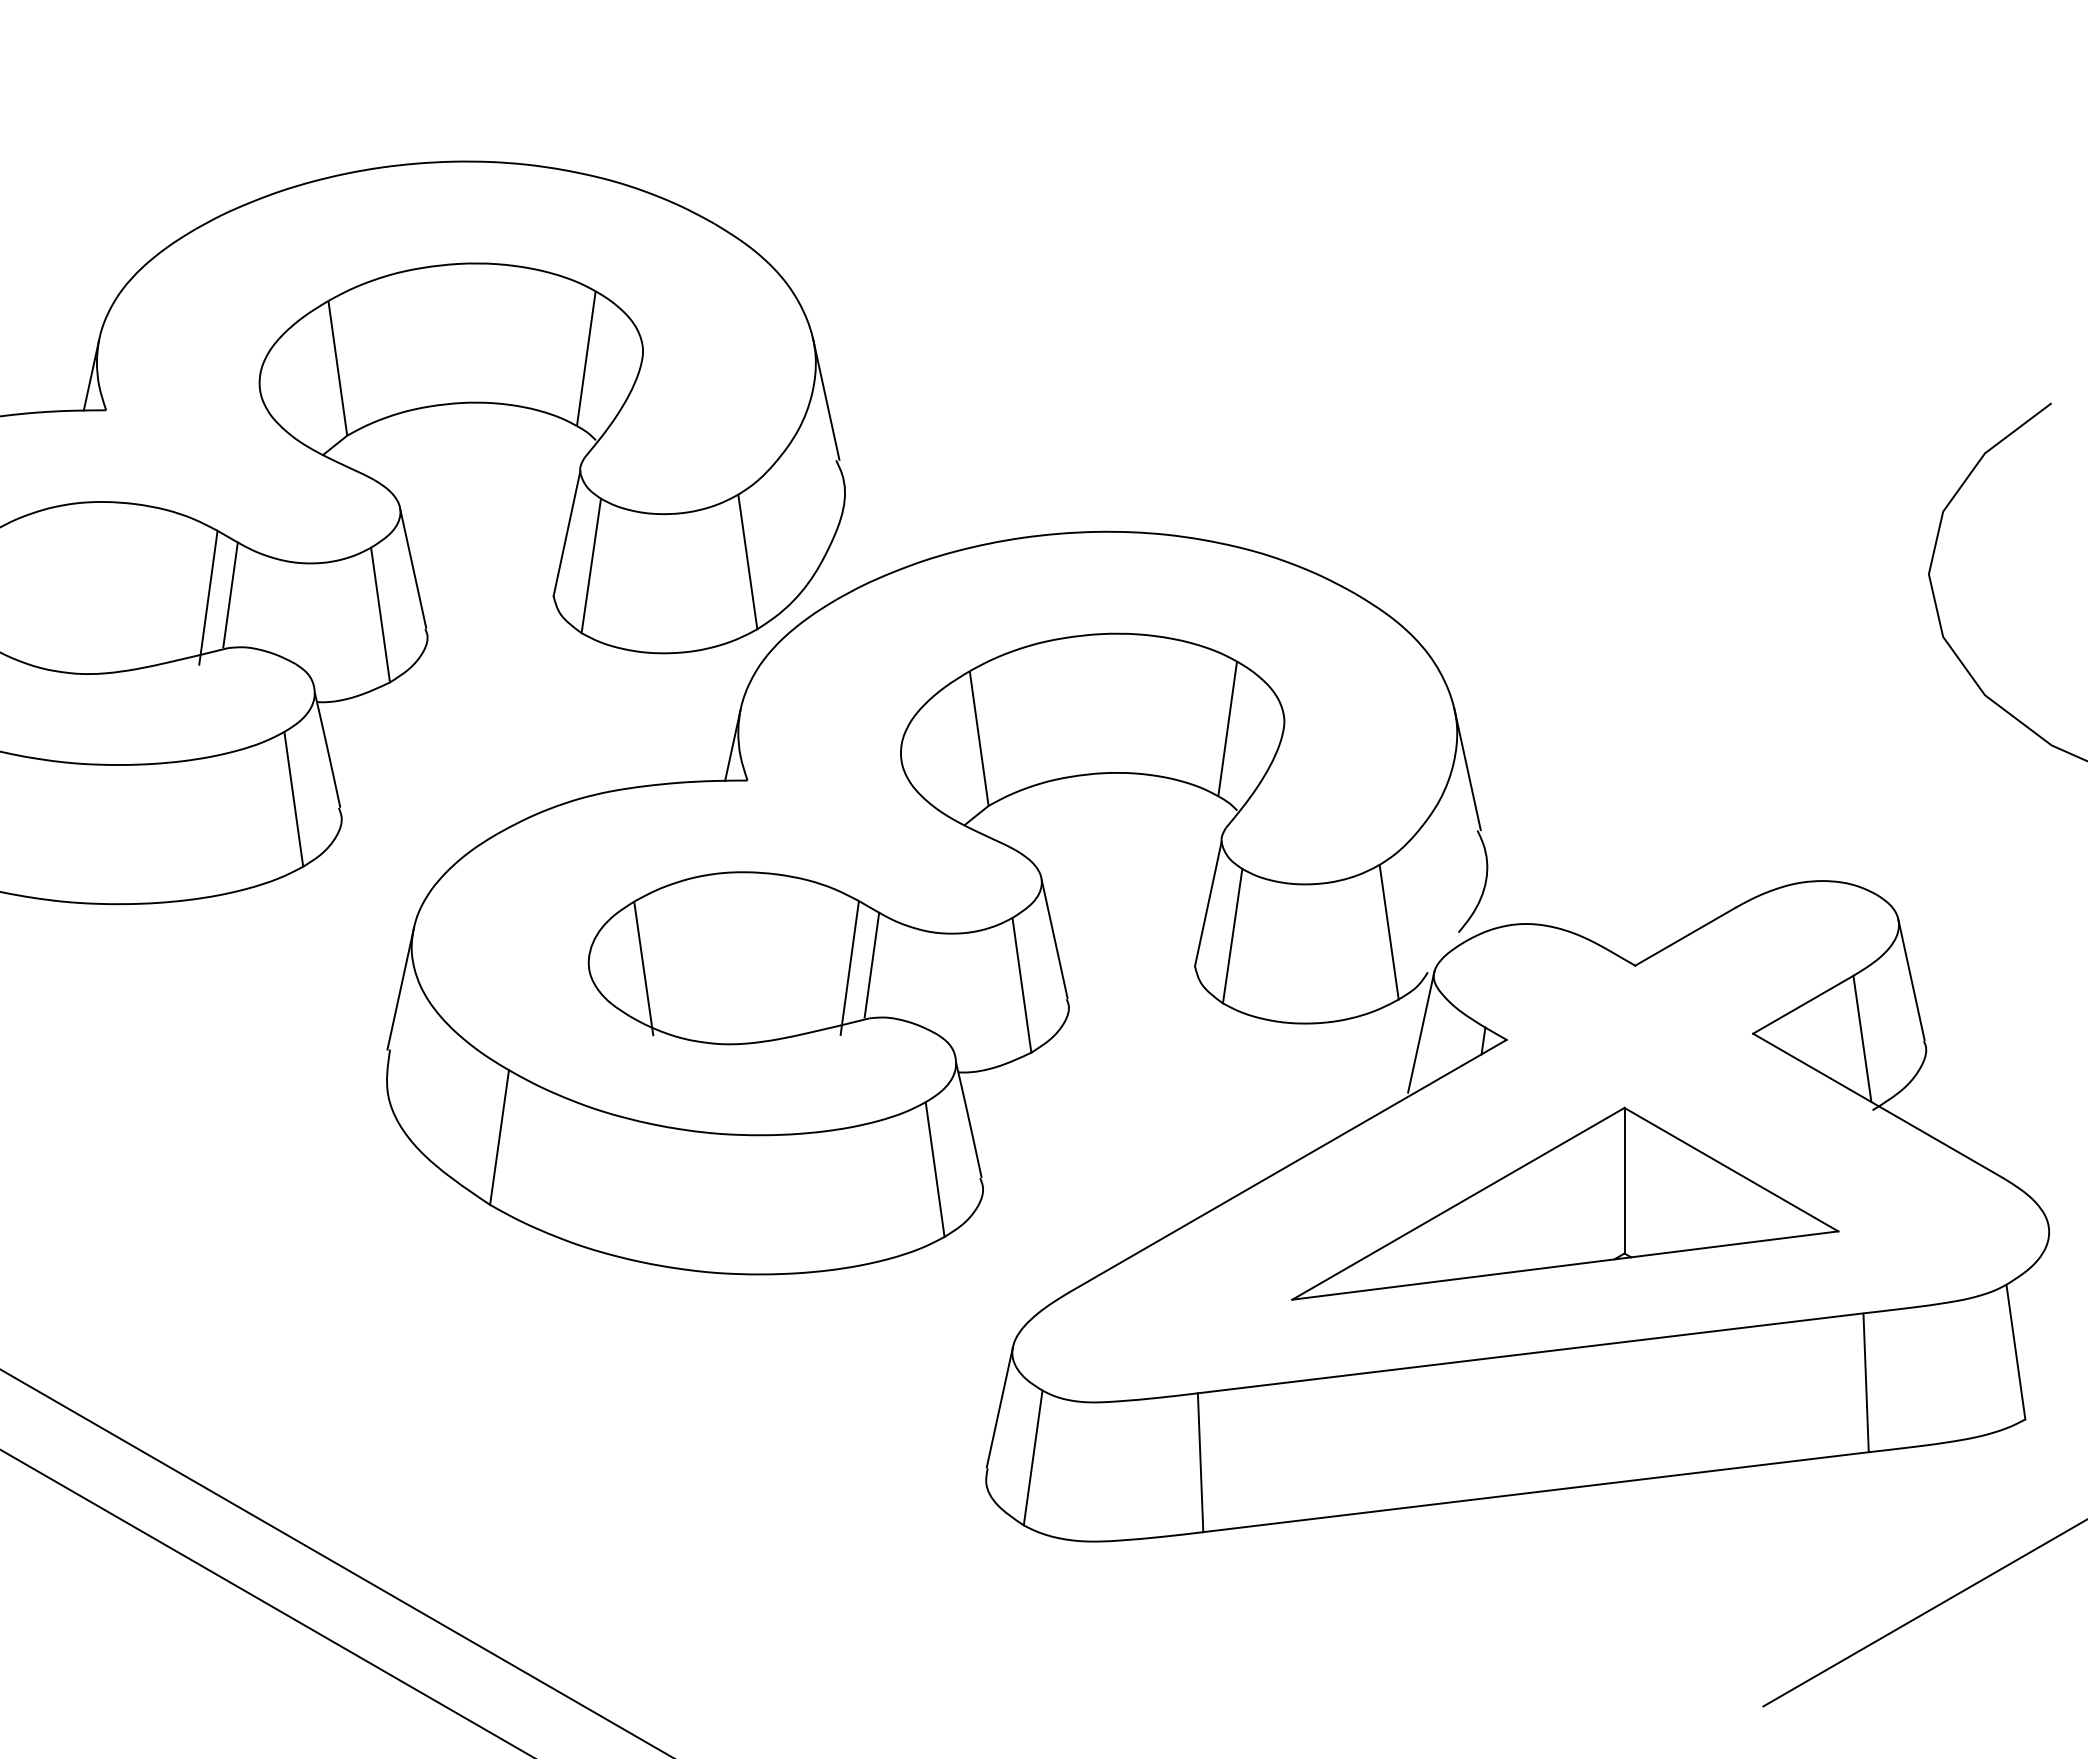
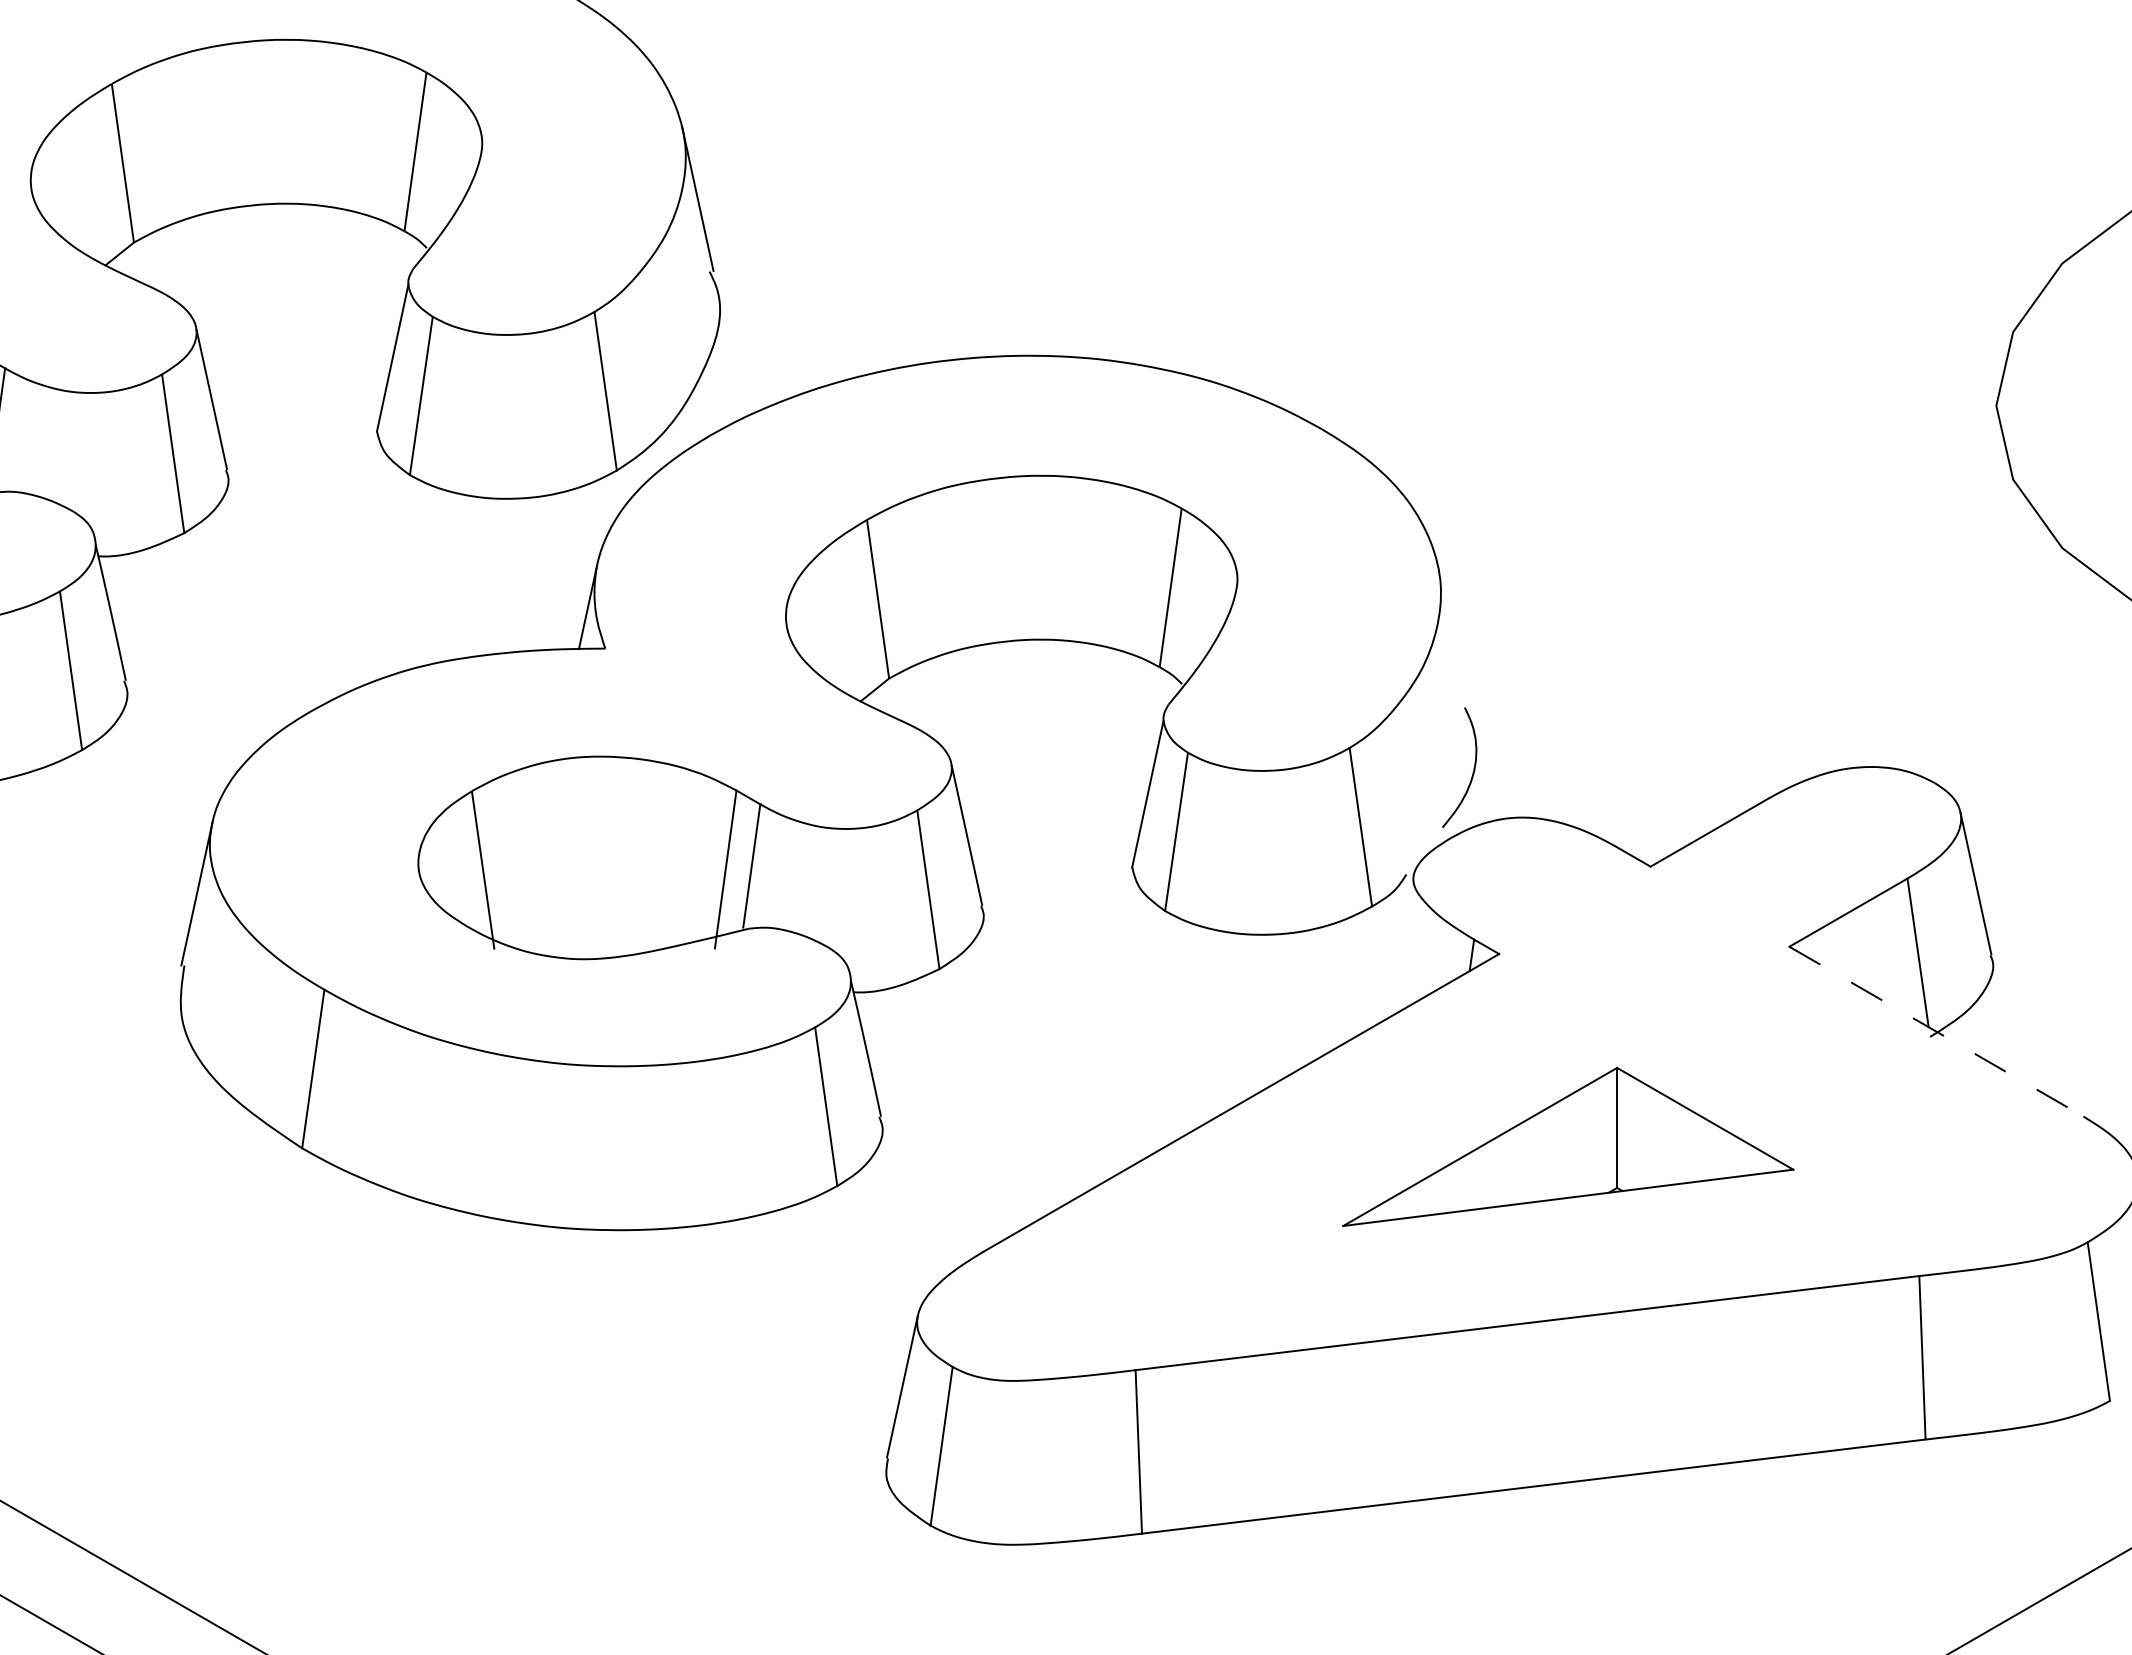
line: (1467, 769) -> (1453, 635), removed
line: (1421, 1031) -> (1398, 944), removed
line: (1878, 1106) -> (1937, 1032), solid -> dashed
part: (1565, 1203) -> (1568, 1146), size x0.7

